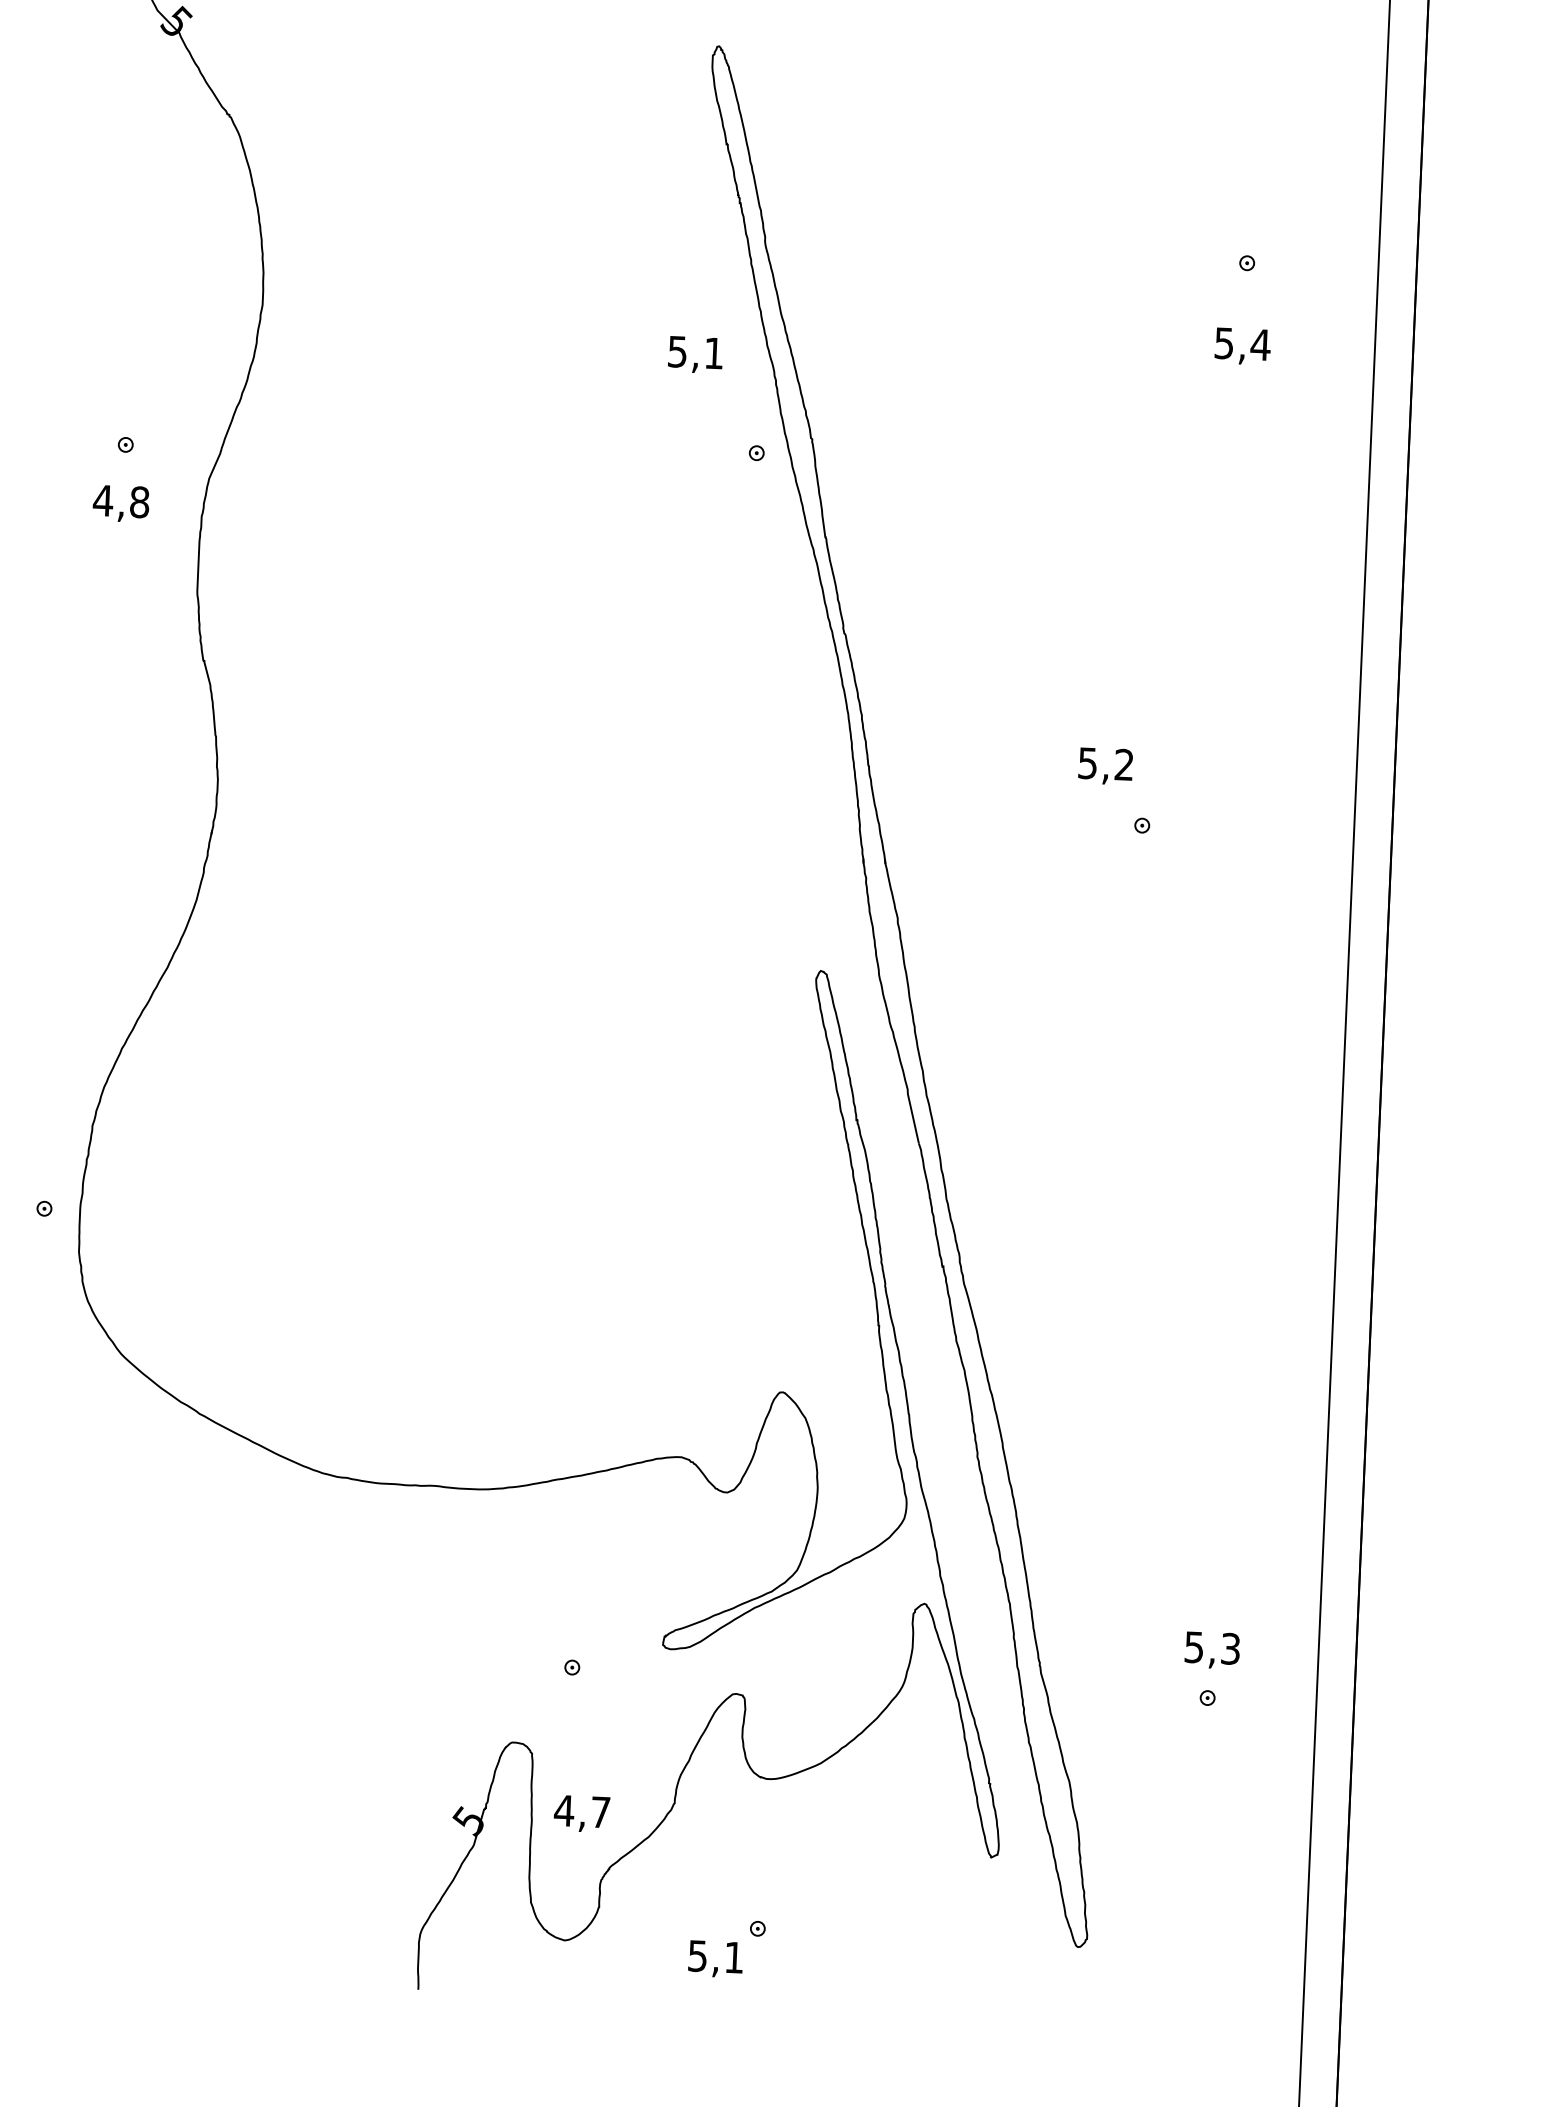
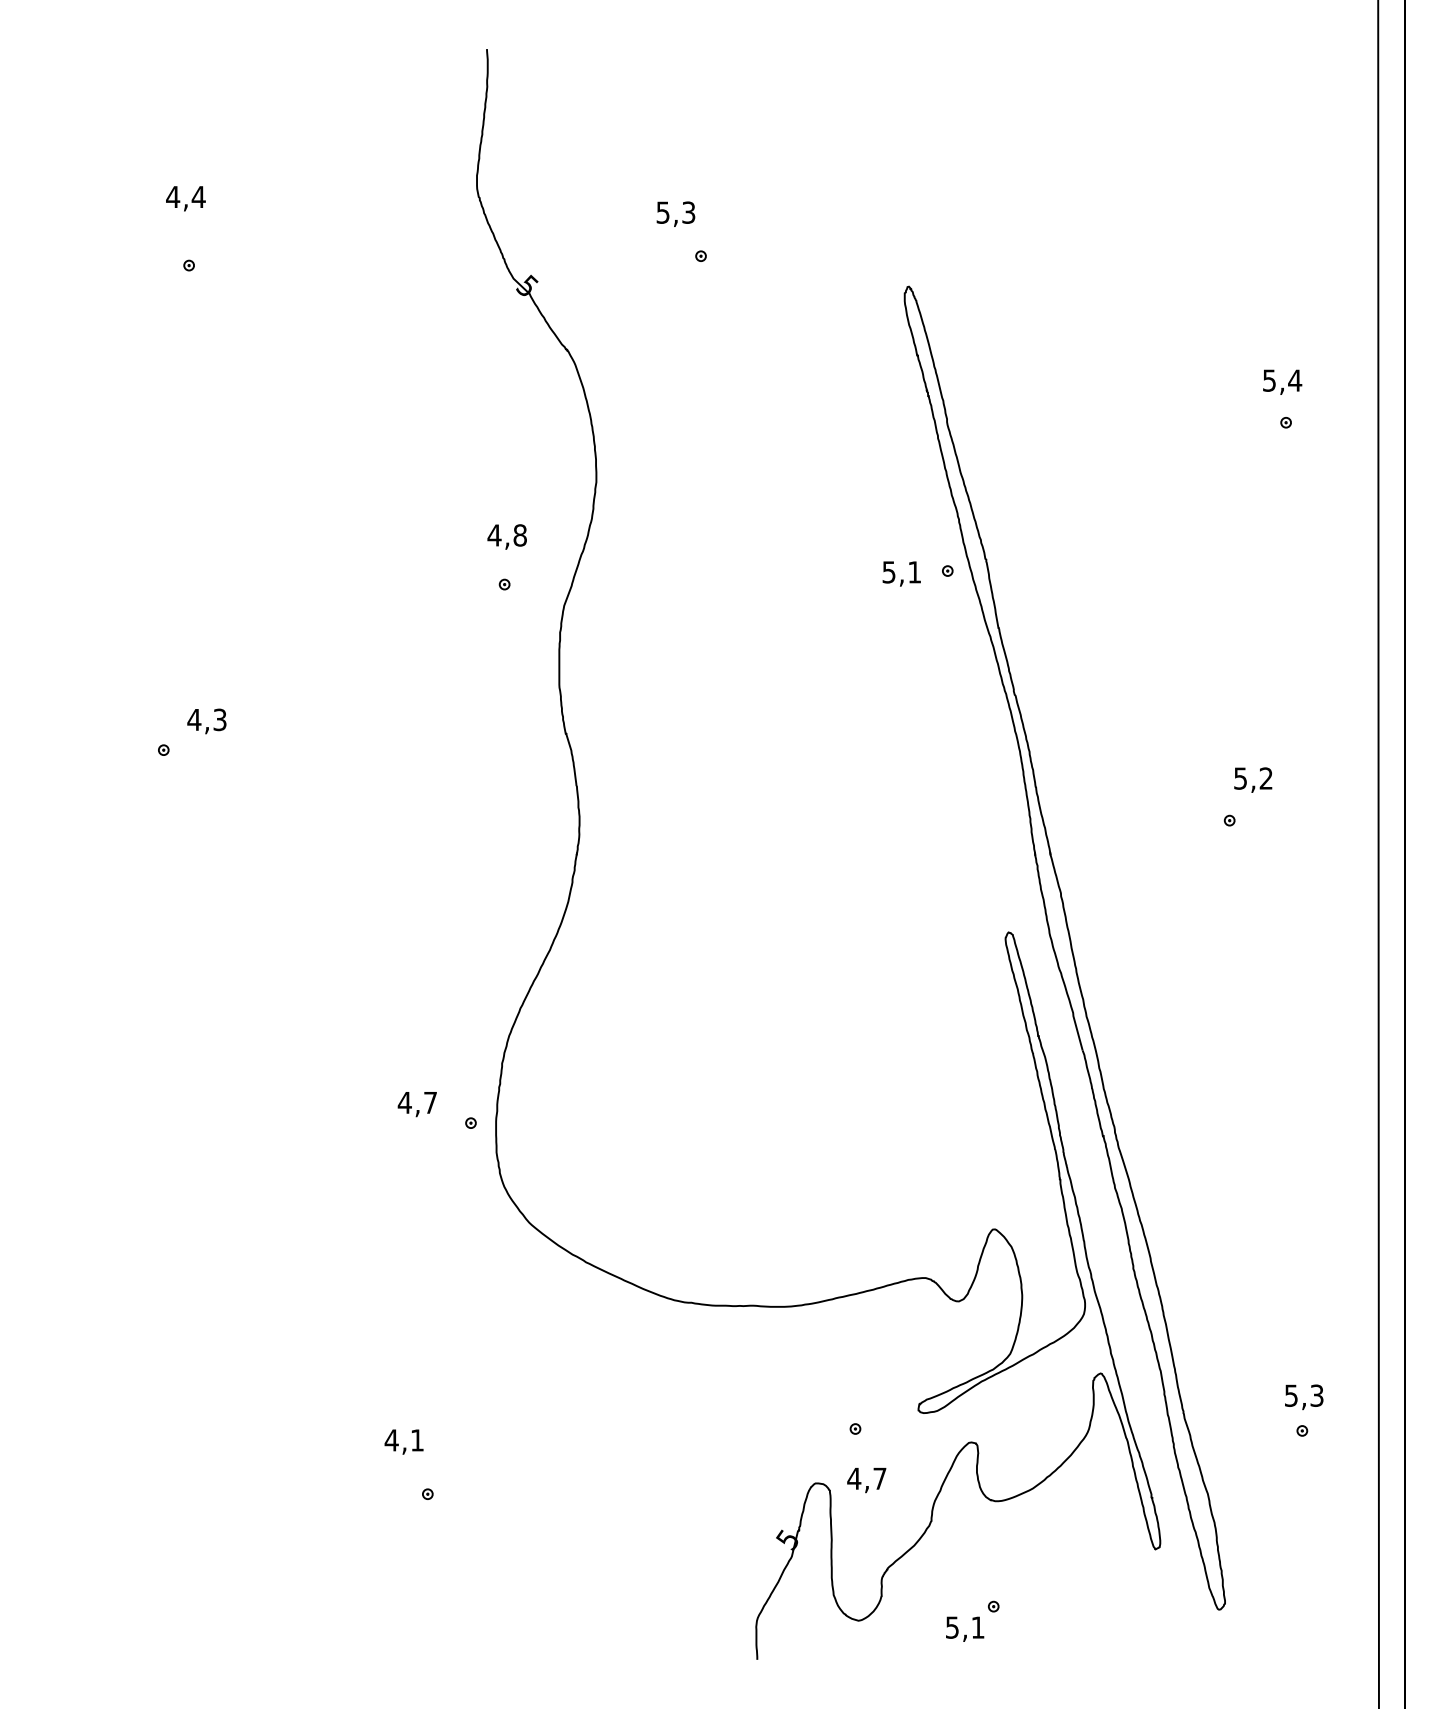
text: (1242, 345) -> (1282, 381), moved
text: (695, 354) -> (901, 573), moved
text: (120, 502) -> (506, 536), moved
text: (1106, 765) -> (1253, 779), moved
text: (581, 1814) -> (866, 1480), moved

